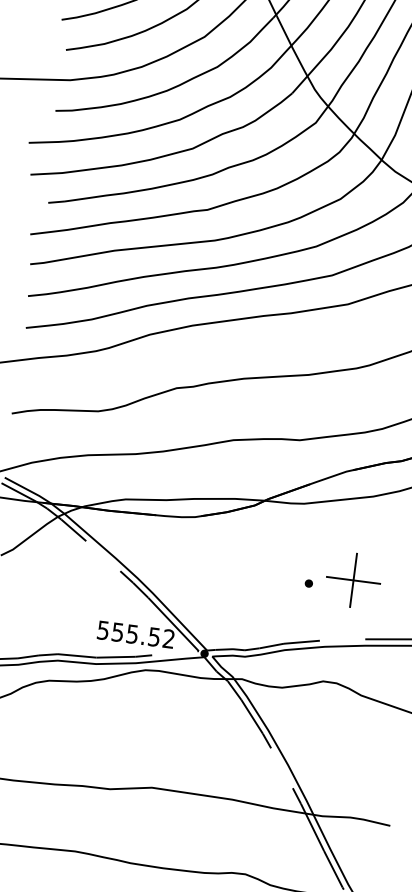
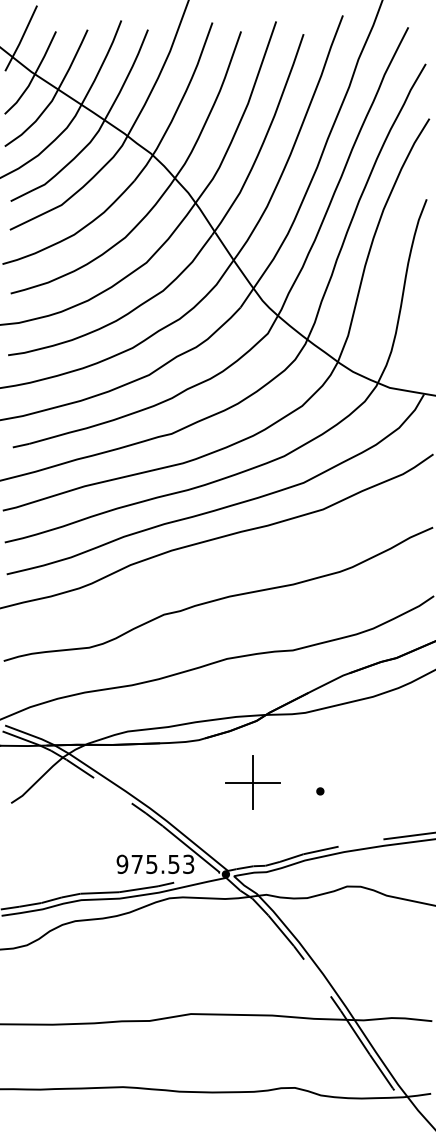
part: (352, 580) -> (252, 782), moved
text: (136, 634) -> (155, 864), 555.52 -> 975.53

